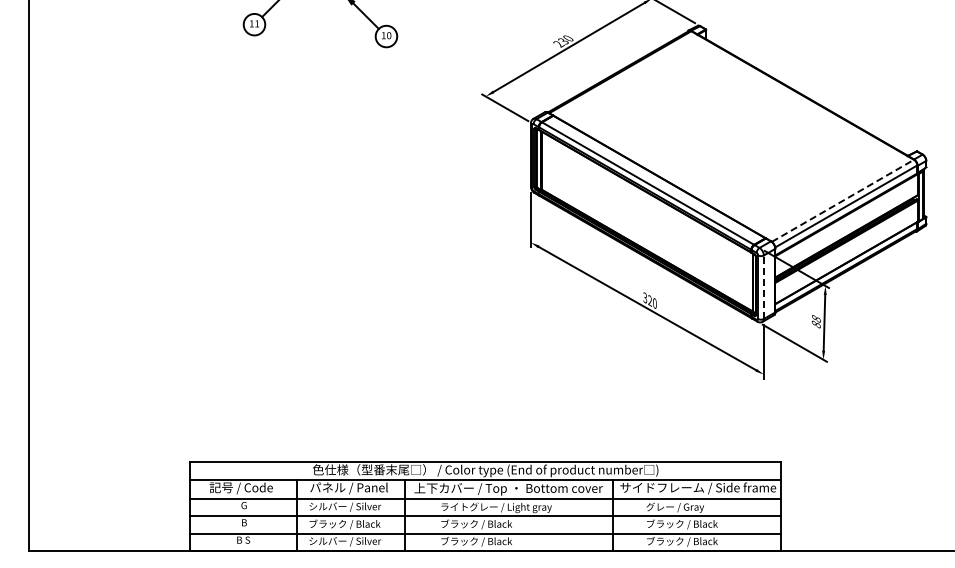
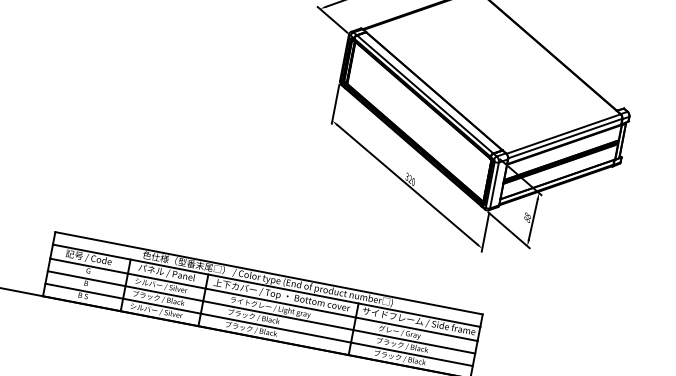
line: (843, 200) -> (564, 133), dashed -> solid
line: (763, 287) -> (494, 185), dashed -> solid

